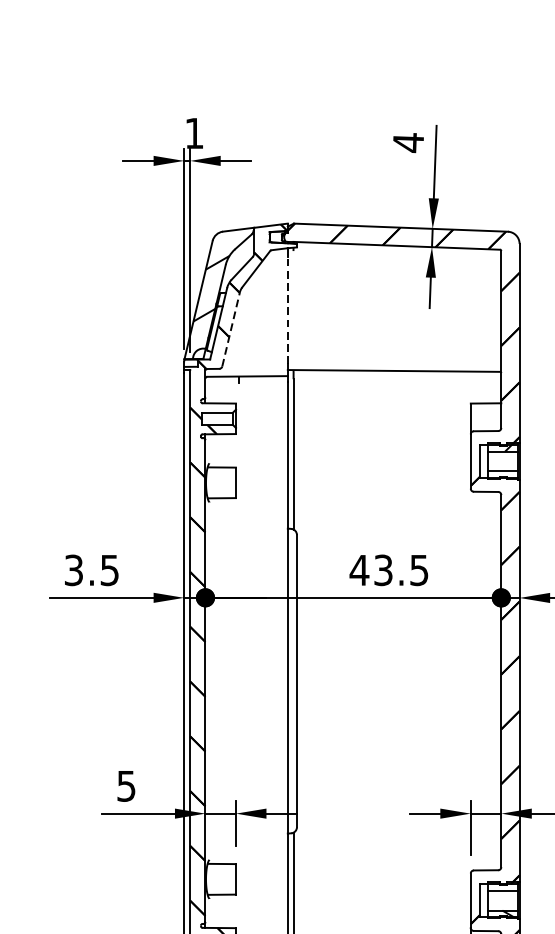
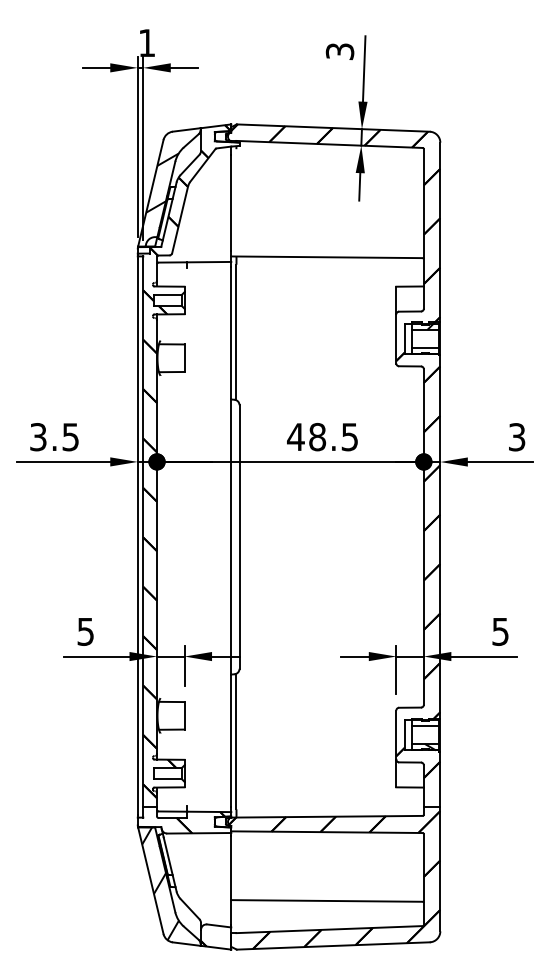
text: (407, 142) -> (339, 51), 4 -> 3
line: (288, 310) -> (231, 202), dashed -> solid
line: (231, 329) -> (180, 219), dashed -> solid
text: (383, 570) -> (317, 437), 43.5 -> 48.5

